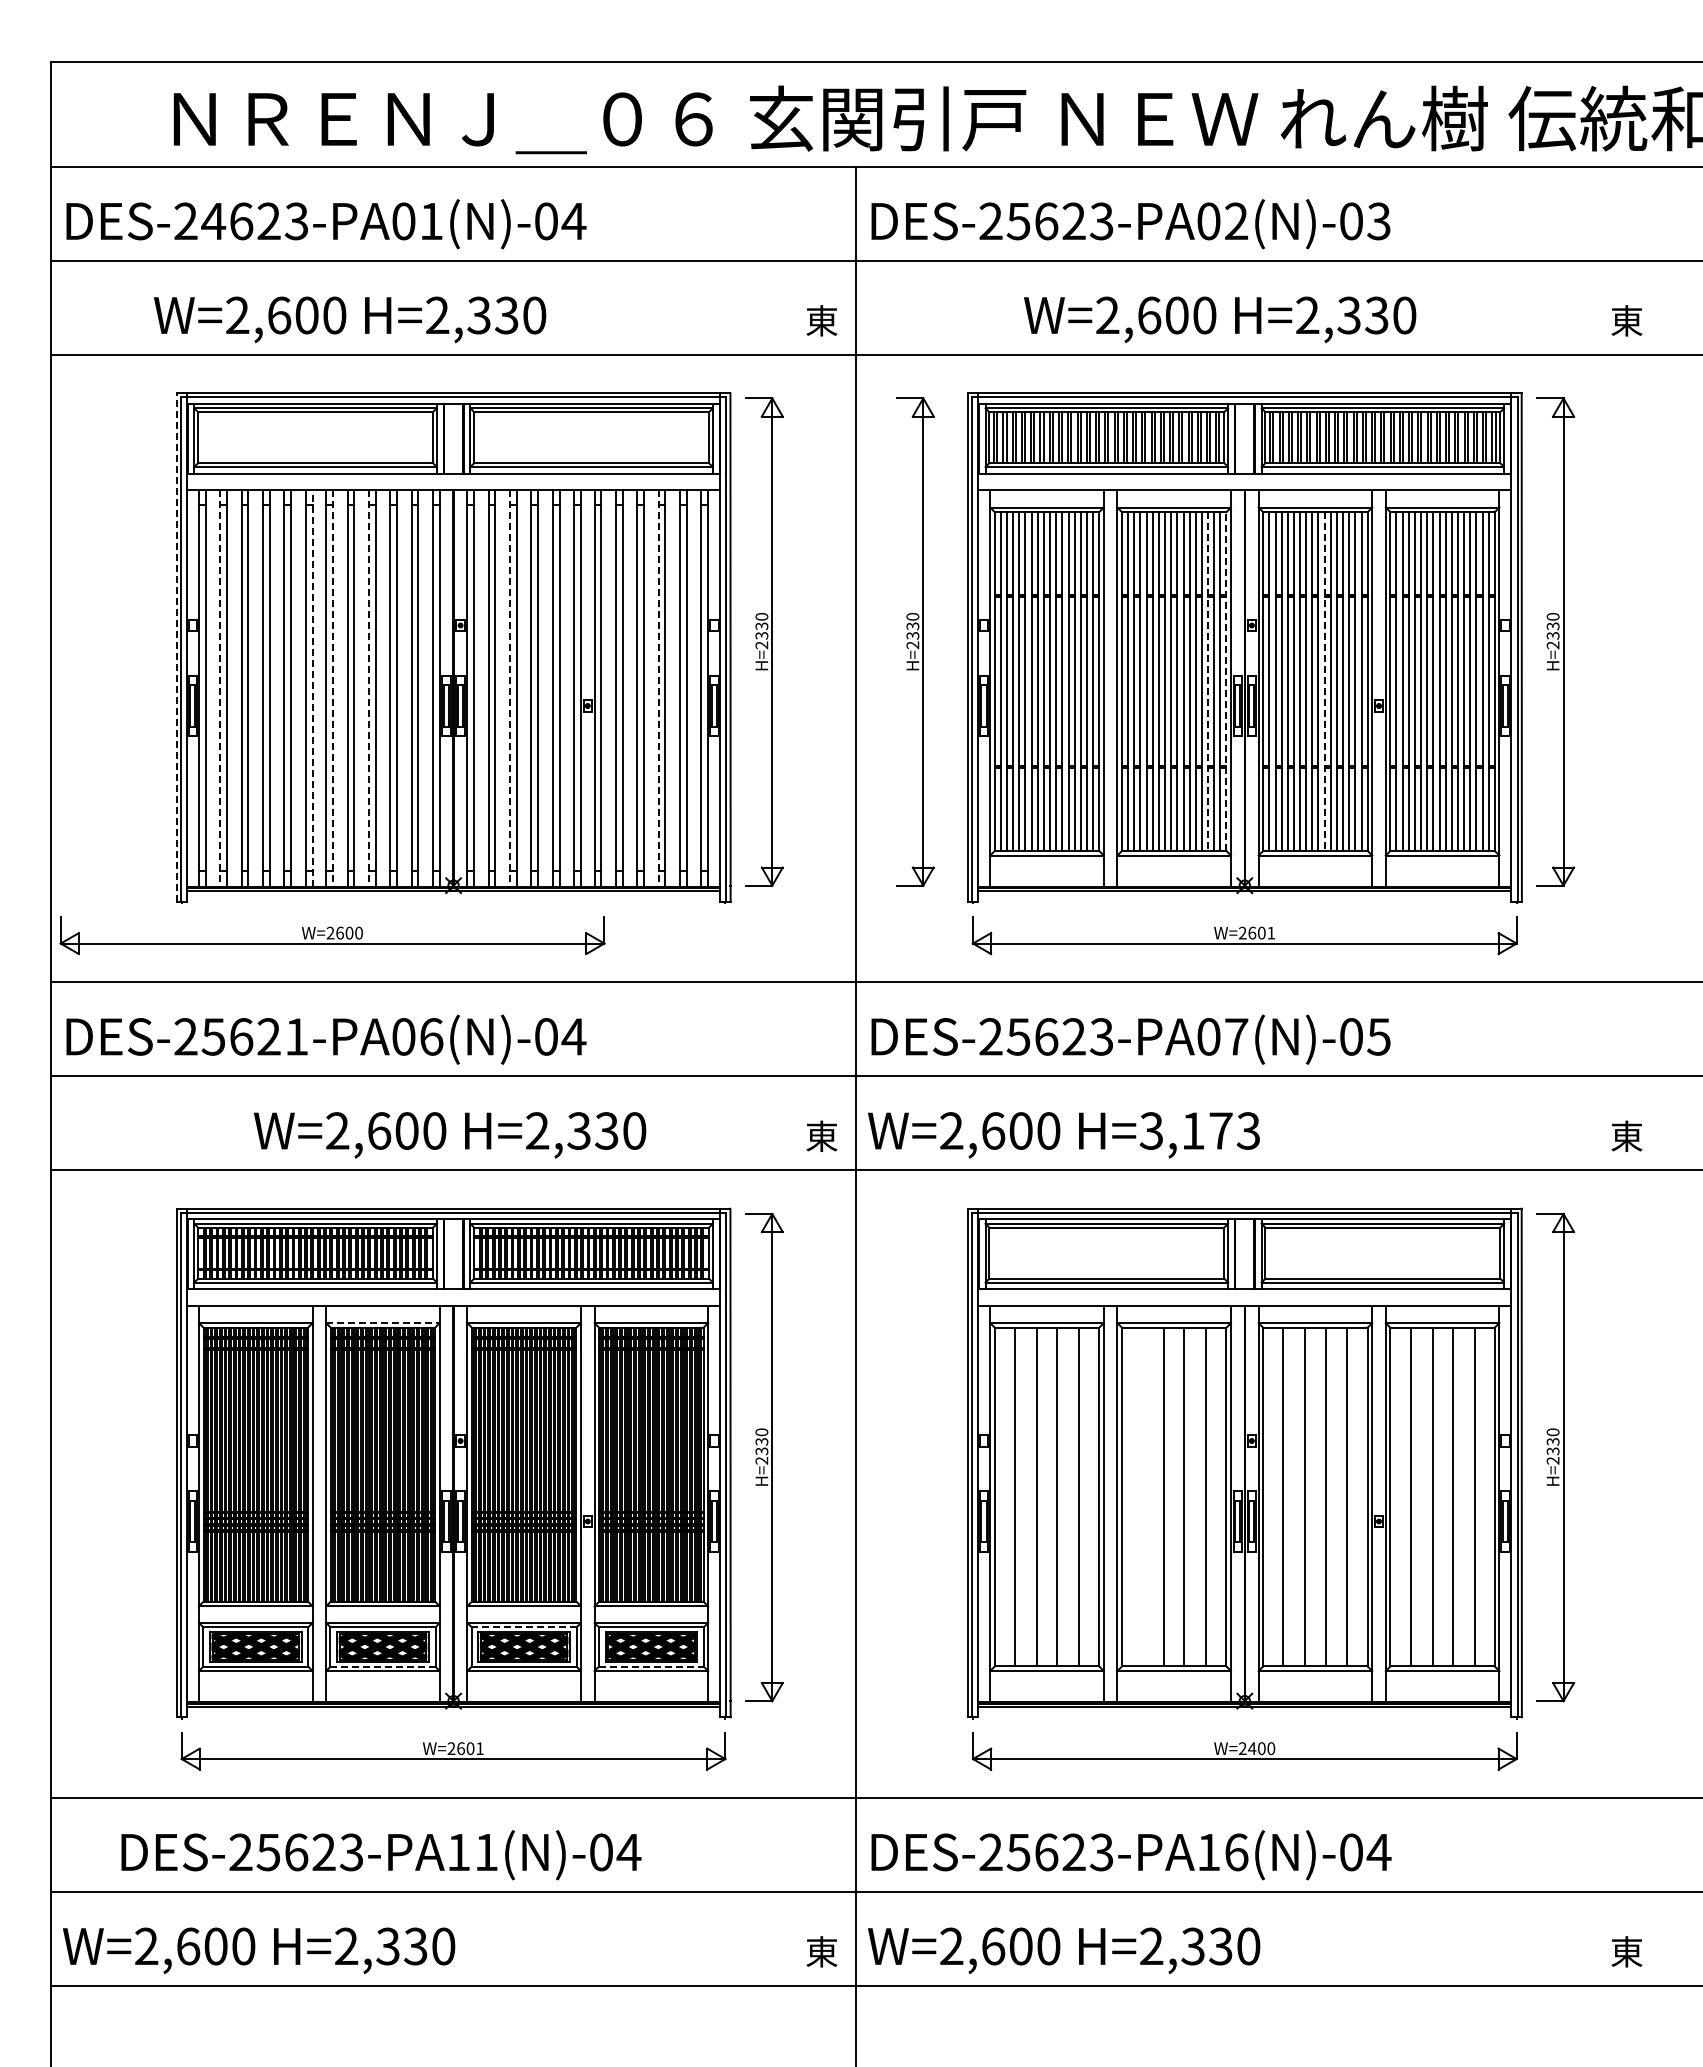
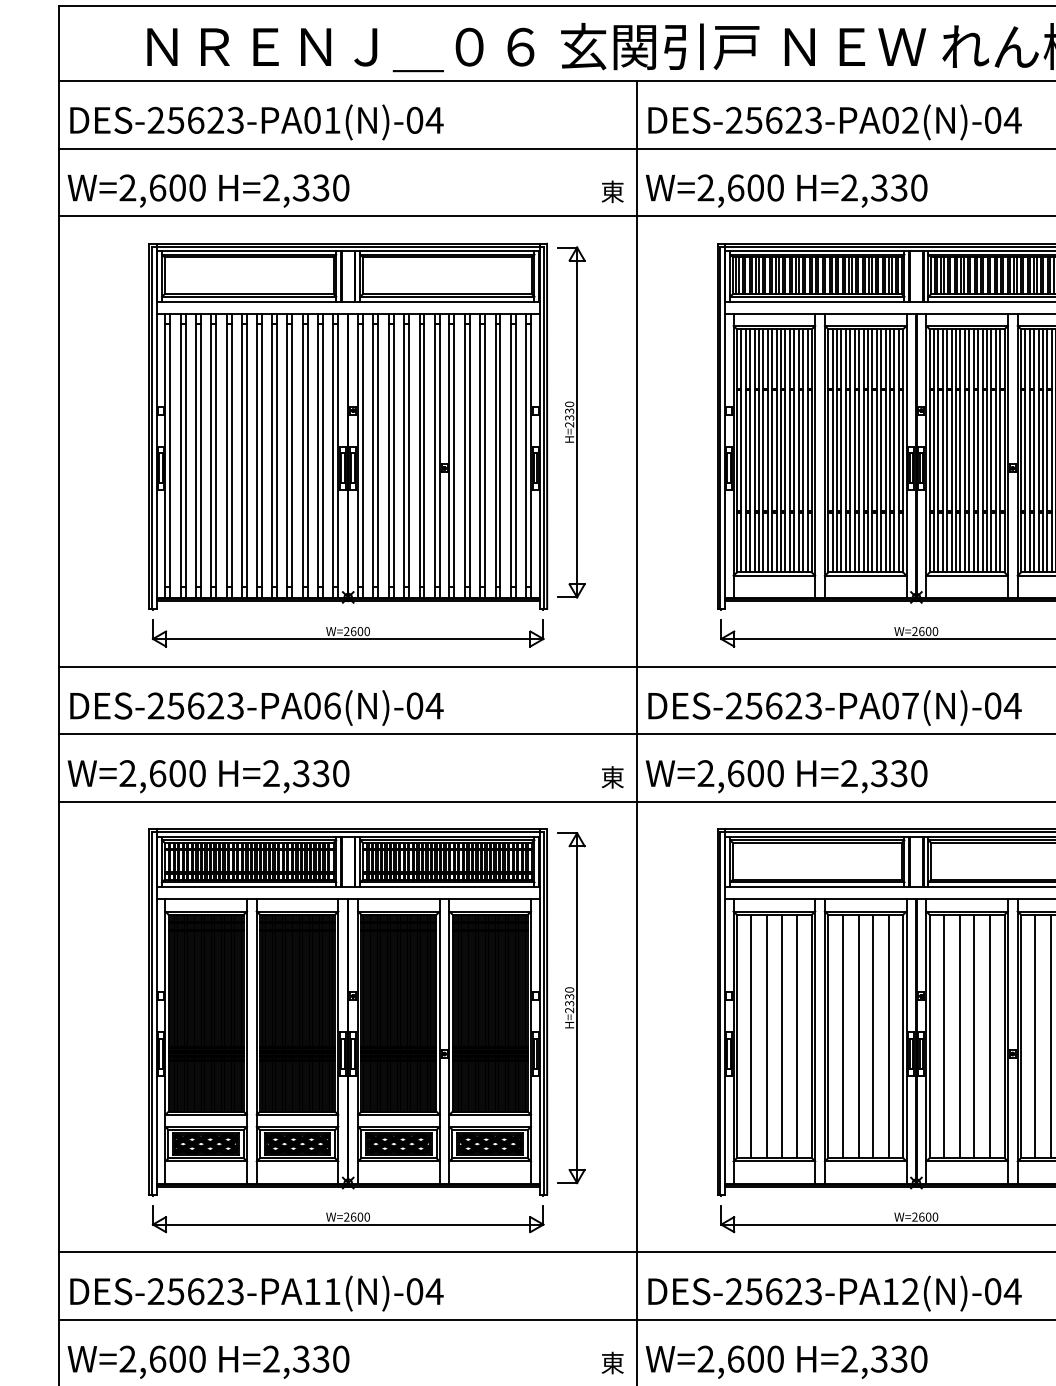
text: (213, 221) -> (175, 120), DES-24623-PA01(N)-04 -> DES-25623-PA01(N)-04
text: (1378, 221) -> (1012, 120), DES-25623-PA02(N)-03 -> DES-25623-PA02(N)-04
text: (350, 319) -> (208, 190), moved
text: (1220, 319) -> (786, 190), moved
part: (915, 641) -> (679, 422), removed
line: (176, 646) -> (149, 425), dashed -> solid
line: (1226, 681) -> (903, 450), dashed -> solid
line: (1208, 682) -> (890, 451), dashed -> solid
line: (1324, 682) -> (973, 451), dashed -> solid
line: (312, 688) -> (246, 455), dashed -> solid
line: (220, 689) -> (180, 456), dashed -> solid
line: (332, 689) -> (261, 456), dashed -> solid
line: (368, 689) -> (287, 456), dashed -> solid
line: (510, 689) -> (389, 456), dashed -> solid
line: (658, 689) -> (495, 456), dashed -> solid
text: (1271, 932) -> (935, 631), W=2601 -> W=2600
part: (332, 935) -> (348, 633), moved
text: (295, 1036) -> (234, 705), DES-25621-PA06(N)-04 -> DES-25623-PA06(N)-04
text: (1378, 1036) -> (1012, 705), DES-25623-PA07(N)-05 -> DES-25623-PA07(N)-04
text: (1199, 1130) -> (883, 773), H=3,173 -> H=2,330
text: (450, 1135) -> (208, 776), moved
line: (382, 1323) -> (297, 911), dashed -> solid
line: (1142, 1496) -> (842, 1036), added
line: (524, 1627) -> (399, 1130), dashed -> solid
line: (382, 1666) -> (297, 1158), dashed -> solid
line: (651, 1666) -> (490, 1158), dashed -> solid
text: (479, 1748) -> (366, 1217), W=2601 -> W=2600
text: (1252, 1748) -> (921, 1217), W=2400 -> W=2600
text: (1236, 1852) -> (910, 1291), DES-25623-PA16(N)-04 -> DES-25623-PA12(N)-04
text: (381, 1855) -> (256, 1293), moved

